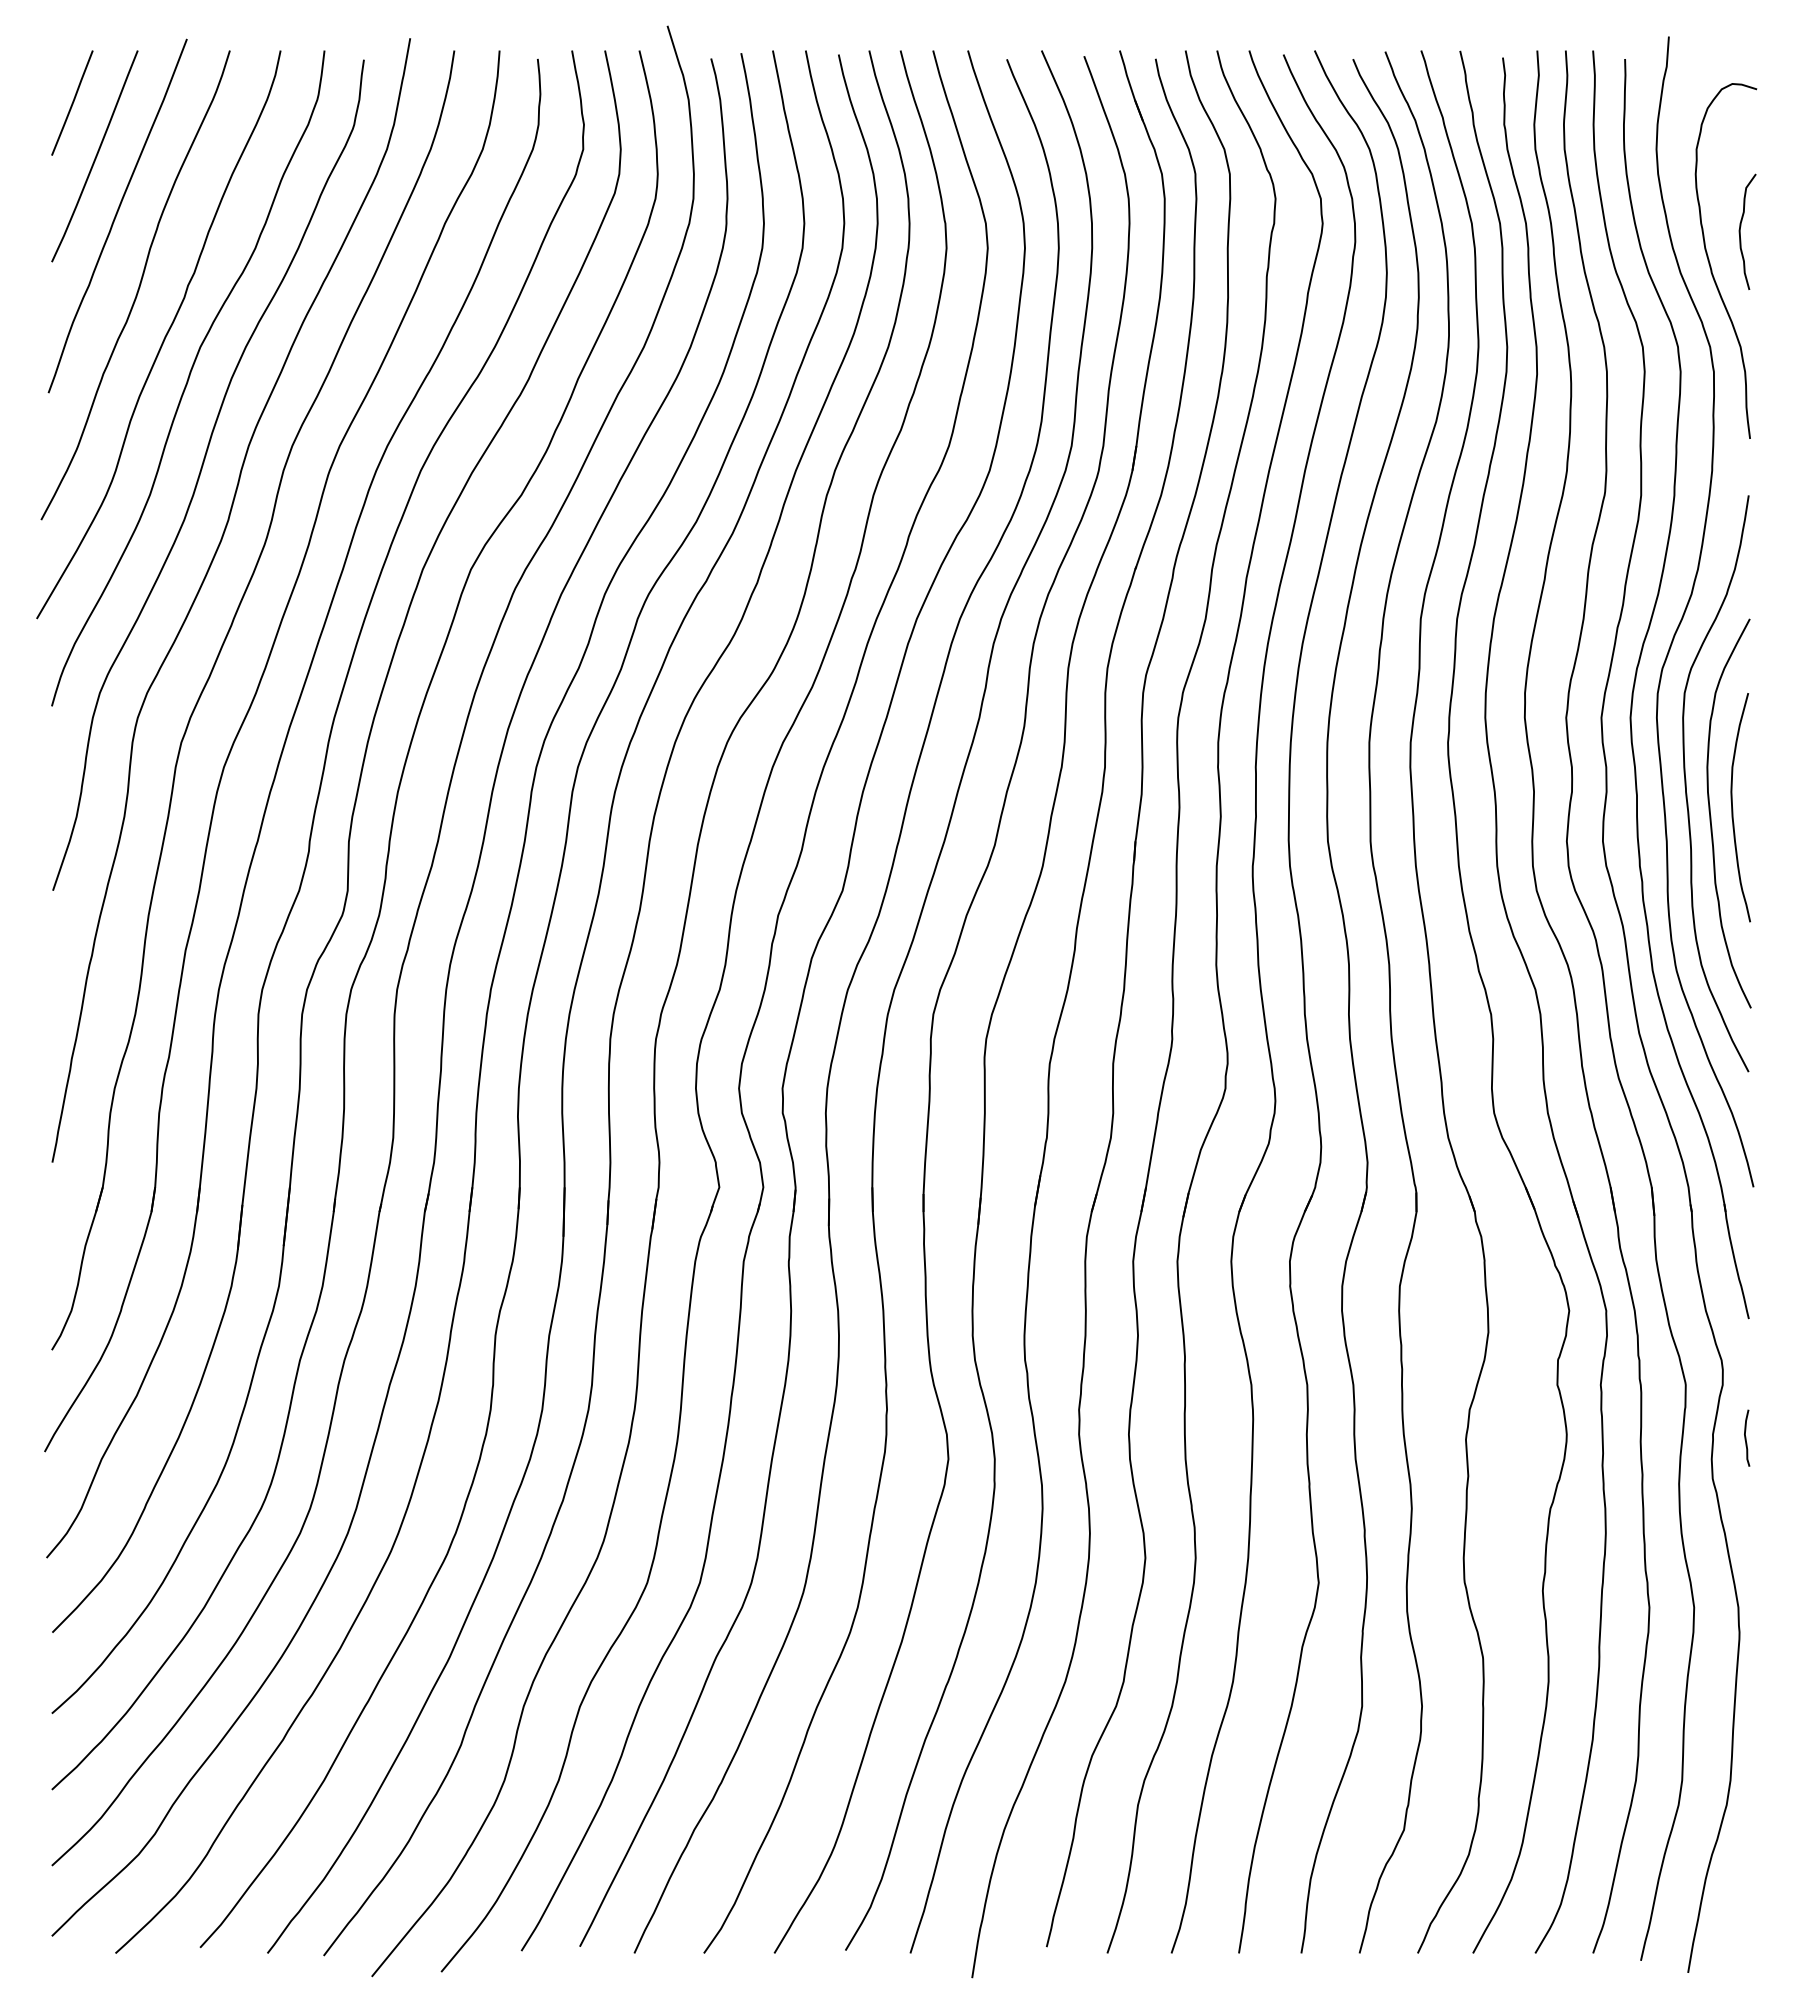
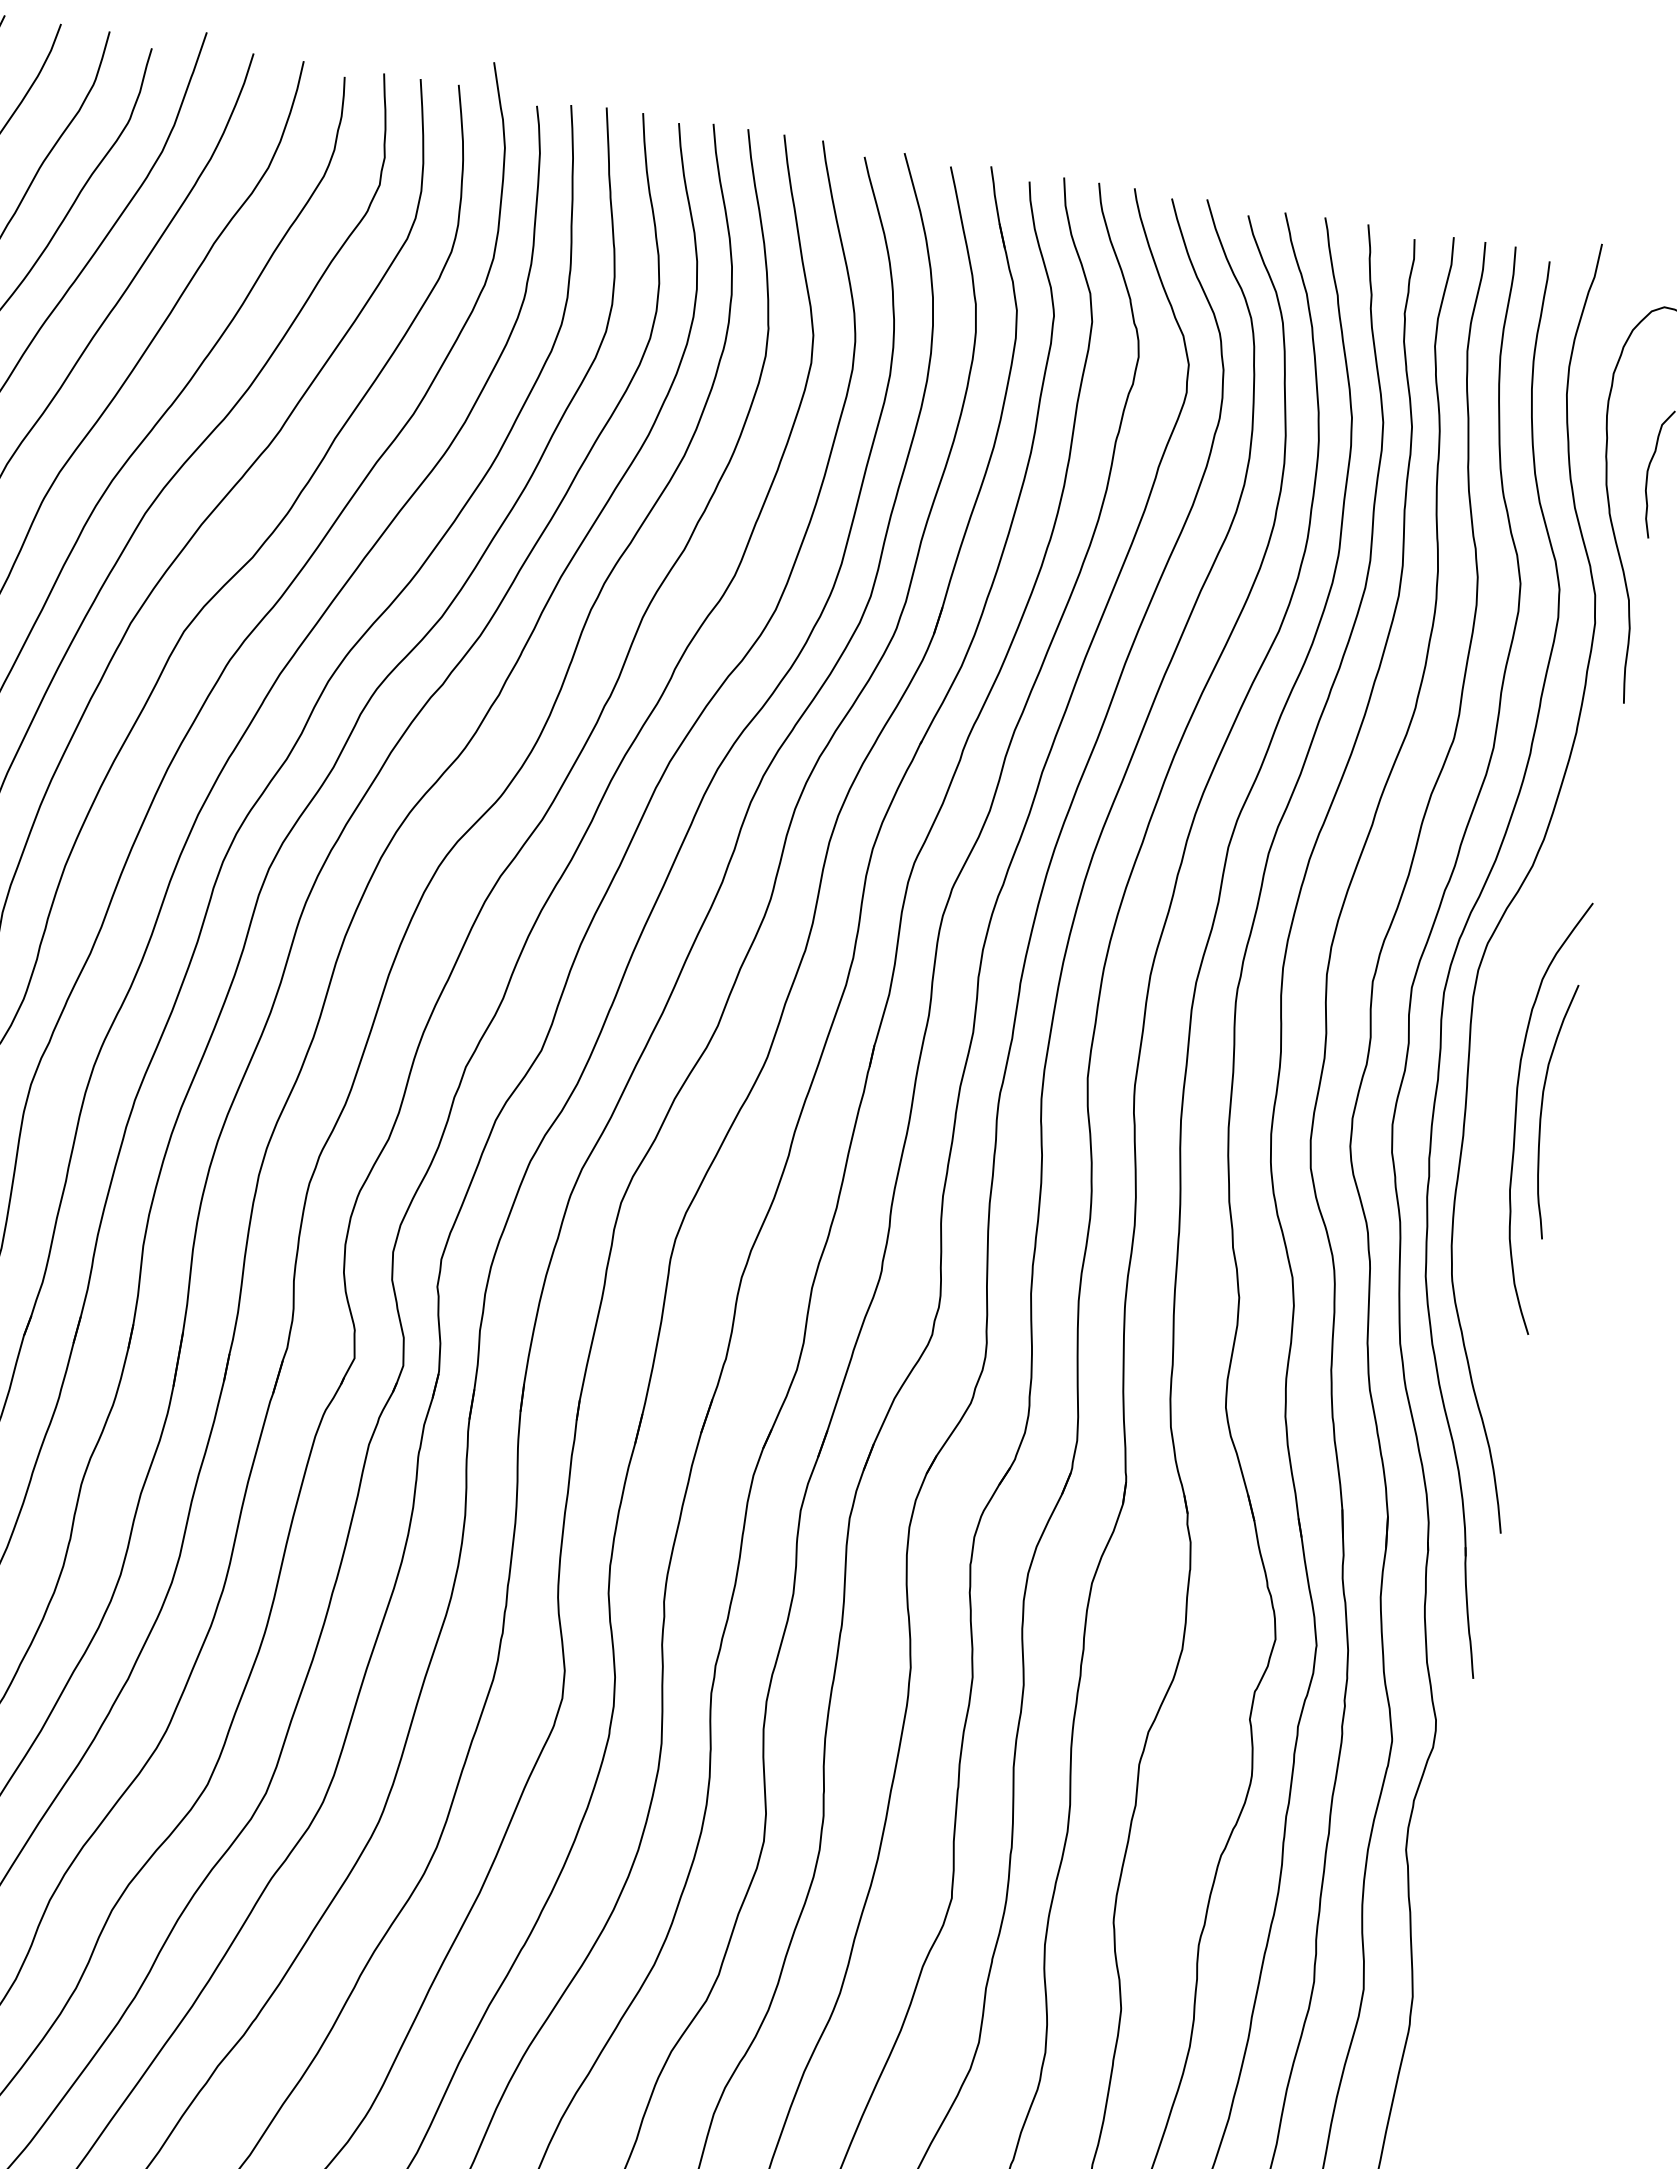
curve: (1686, 783) -> (1494, 1074), removed
curve: (1746, 1437) -> (1450, 1809), removed

